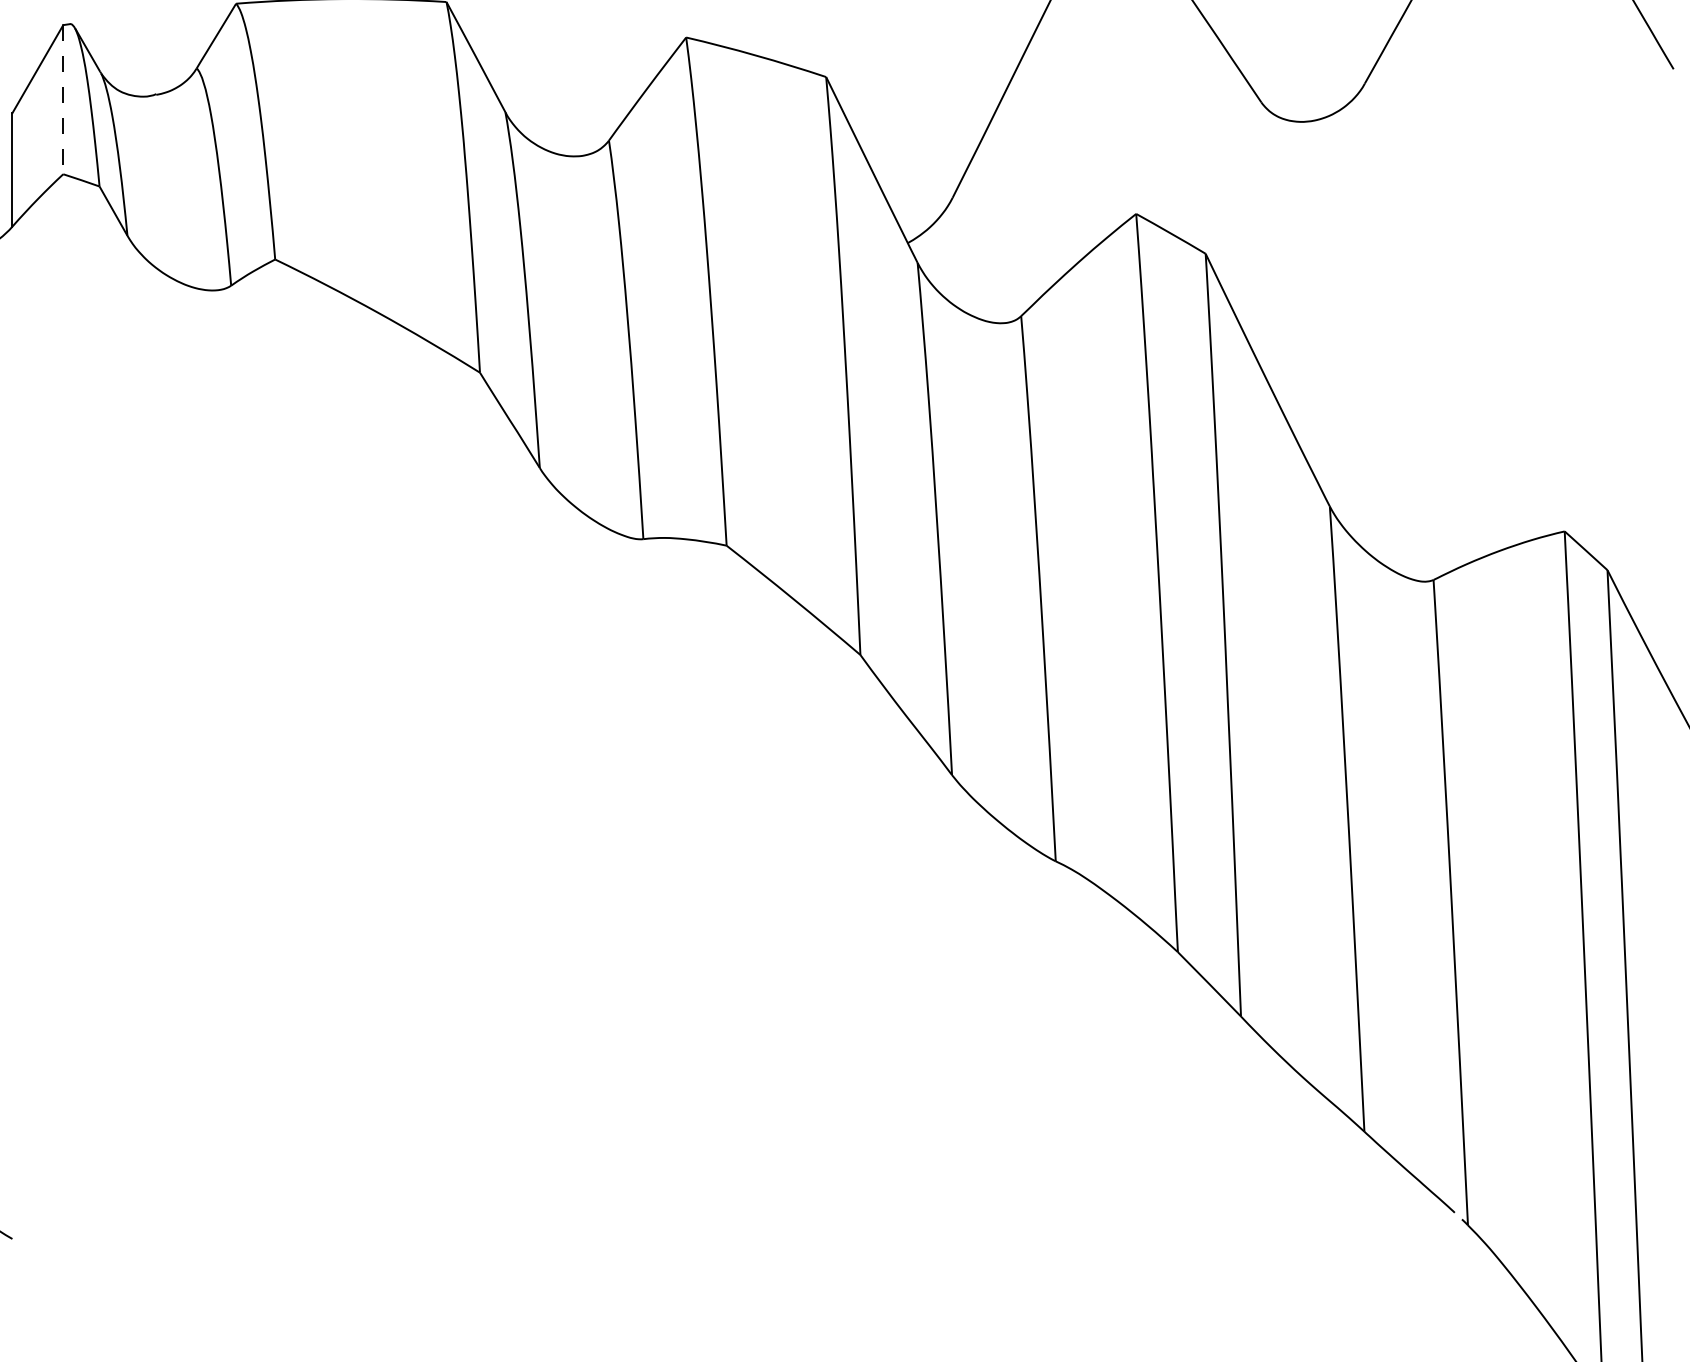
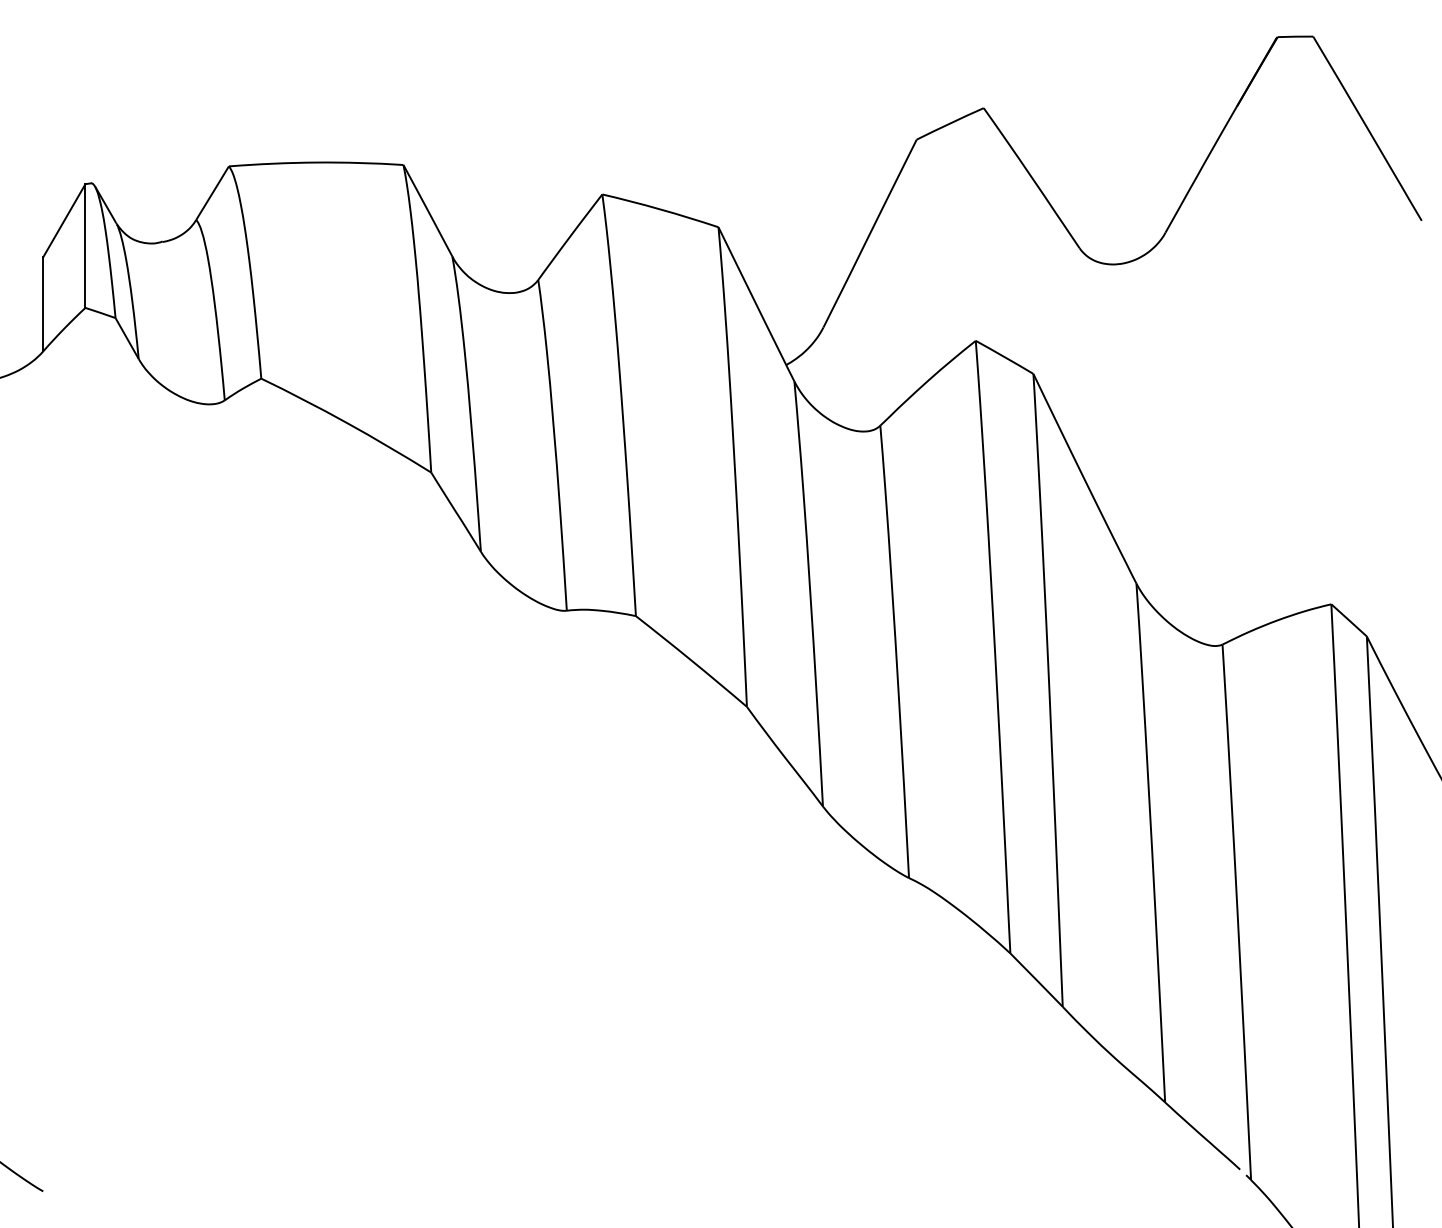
line: (63, 100) -> (85, 246), dashed -> solid

